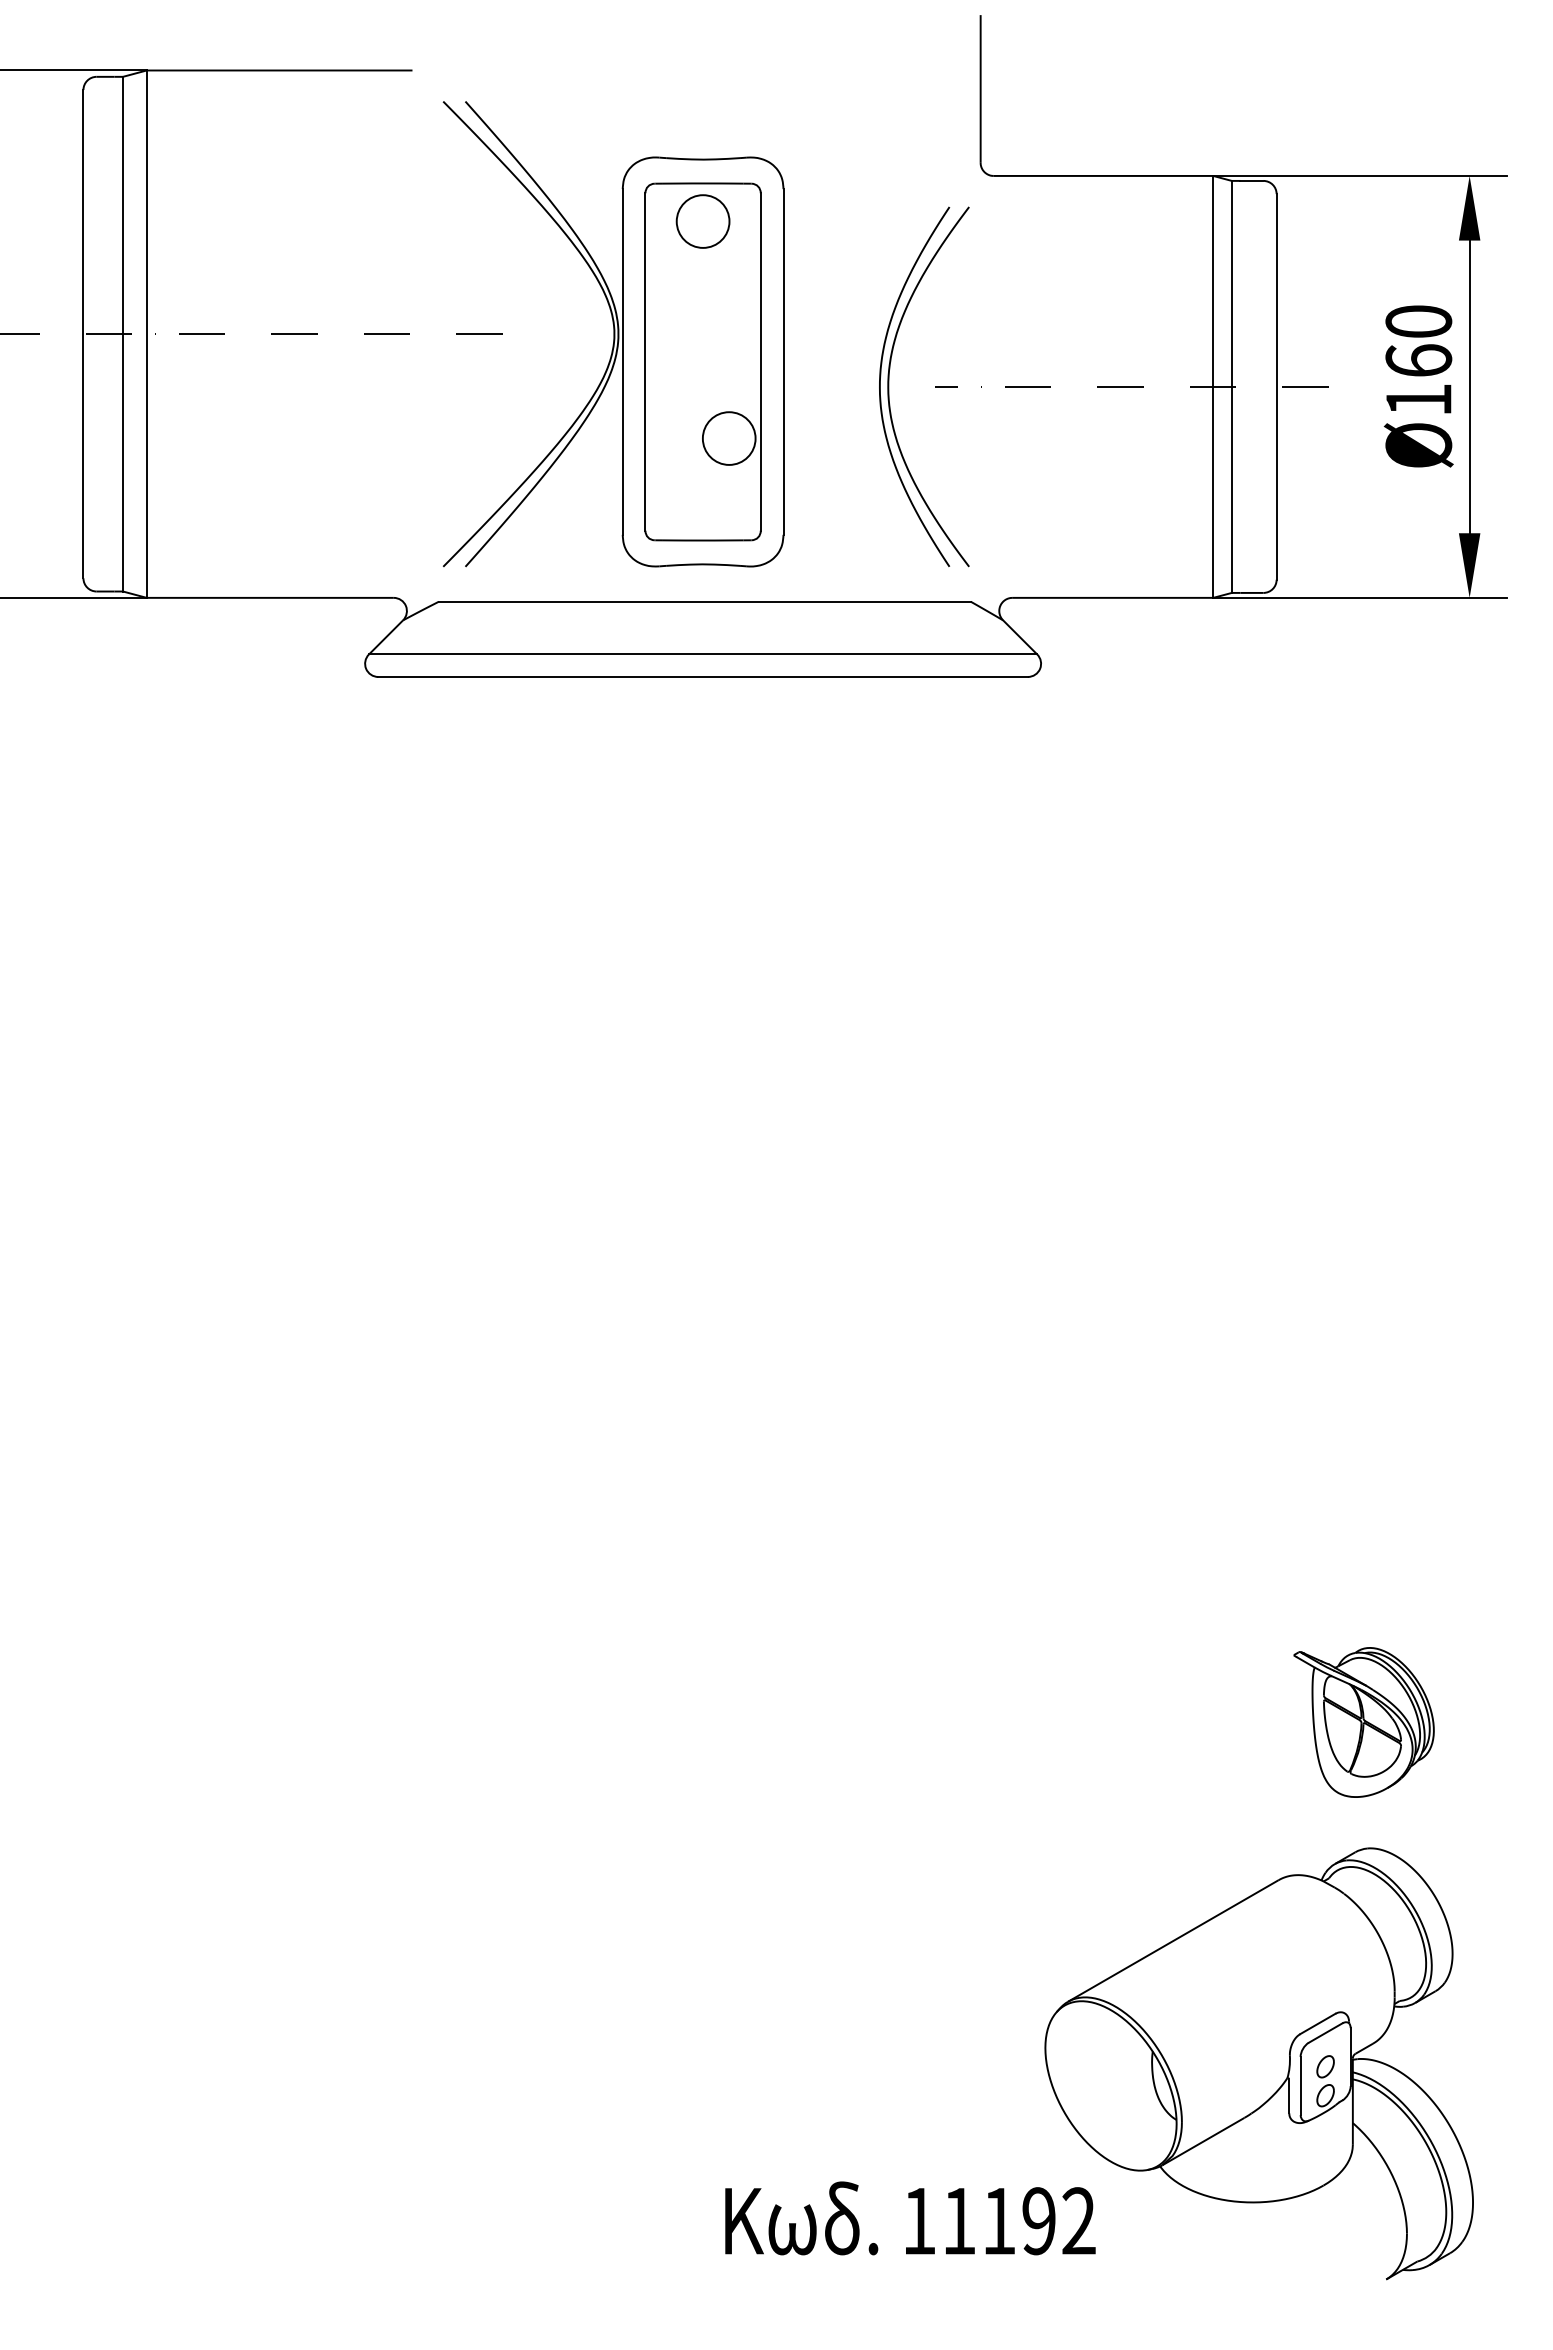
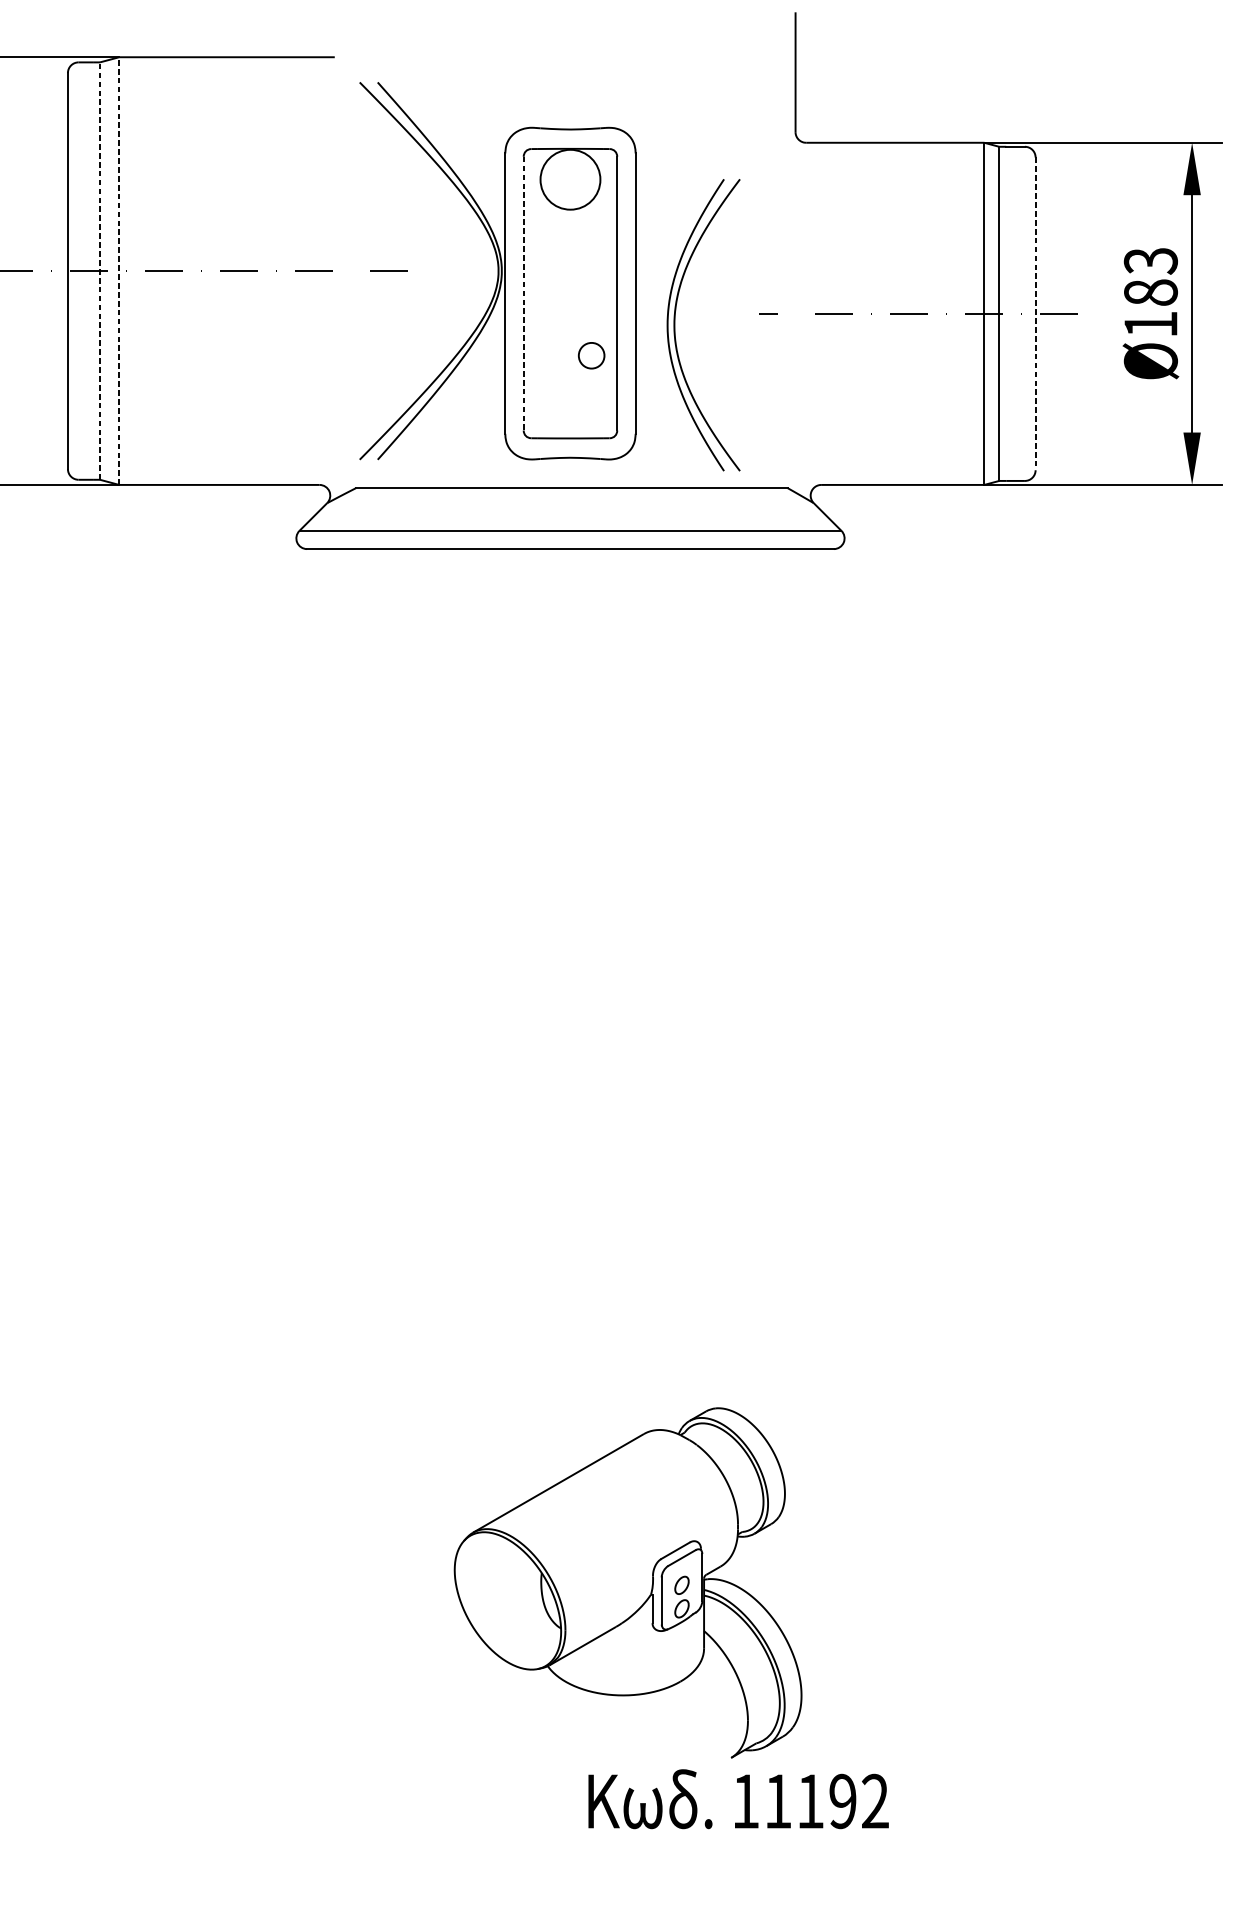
circle: (702, 221) -> (569, 179), size x1.4
line: (123, 333) -> (100, 270), solid -> dashed
line: (146, 334) -> (119, 271), solid -> dashed
text: (1418, 340) -> (1150, 276), Ø160 -> Ø183
line: (645, 362) -> (523, 294), solid -> dashed
part: (889, 386) -> (675, 324), moved
line: (1276, 386) -> (1035, 313), solid -> dashed
circle: (728, 438) -> (591, 355), size x0.6
part: (1363, 1722) -> (1106, 1397), removed
part: (1258, 2063) -> (627, 1582), moved

